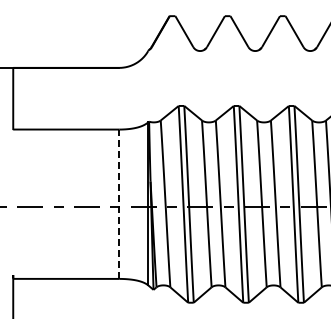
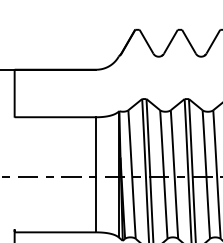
line: (119, 204) -> (96, 175), dashed -> solid

